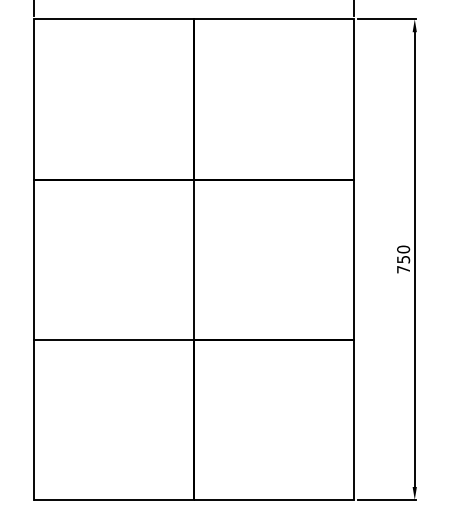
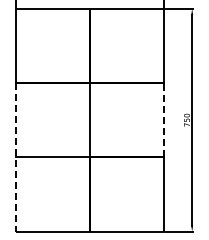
line: (355, 257) -> (164, 119), solid -> dashed
line: (33, 339) -> (15, 157), solid -> dashed

